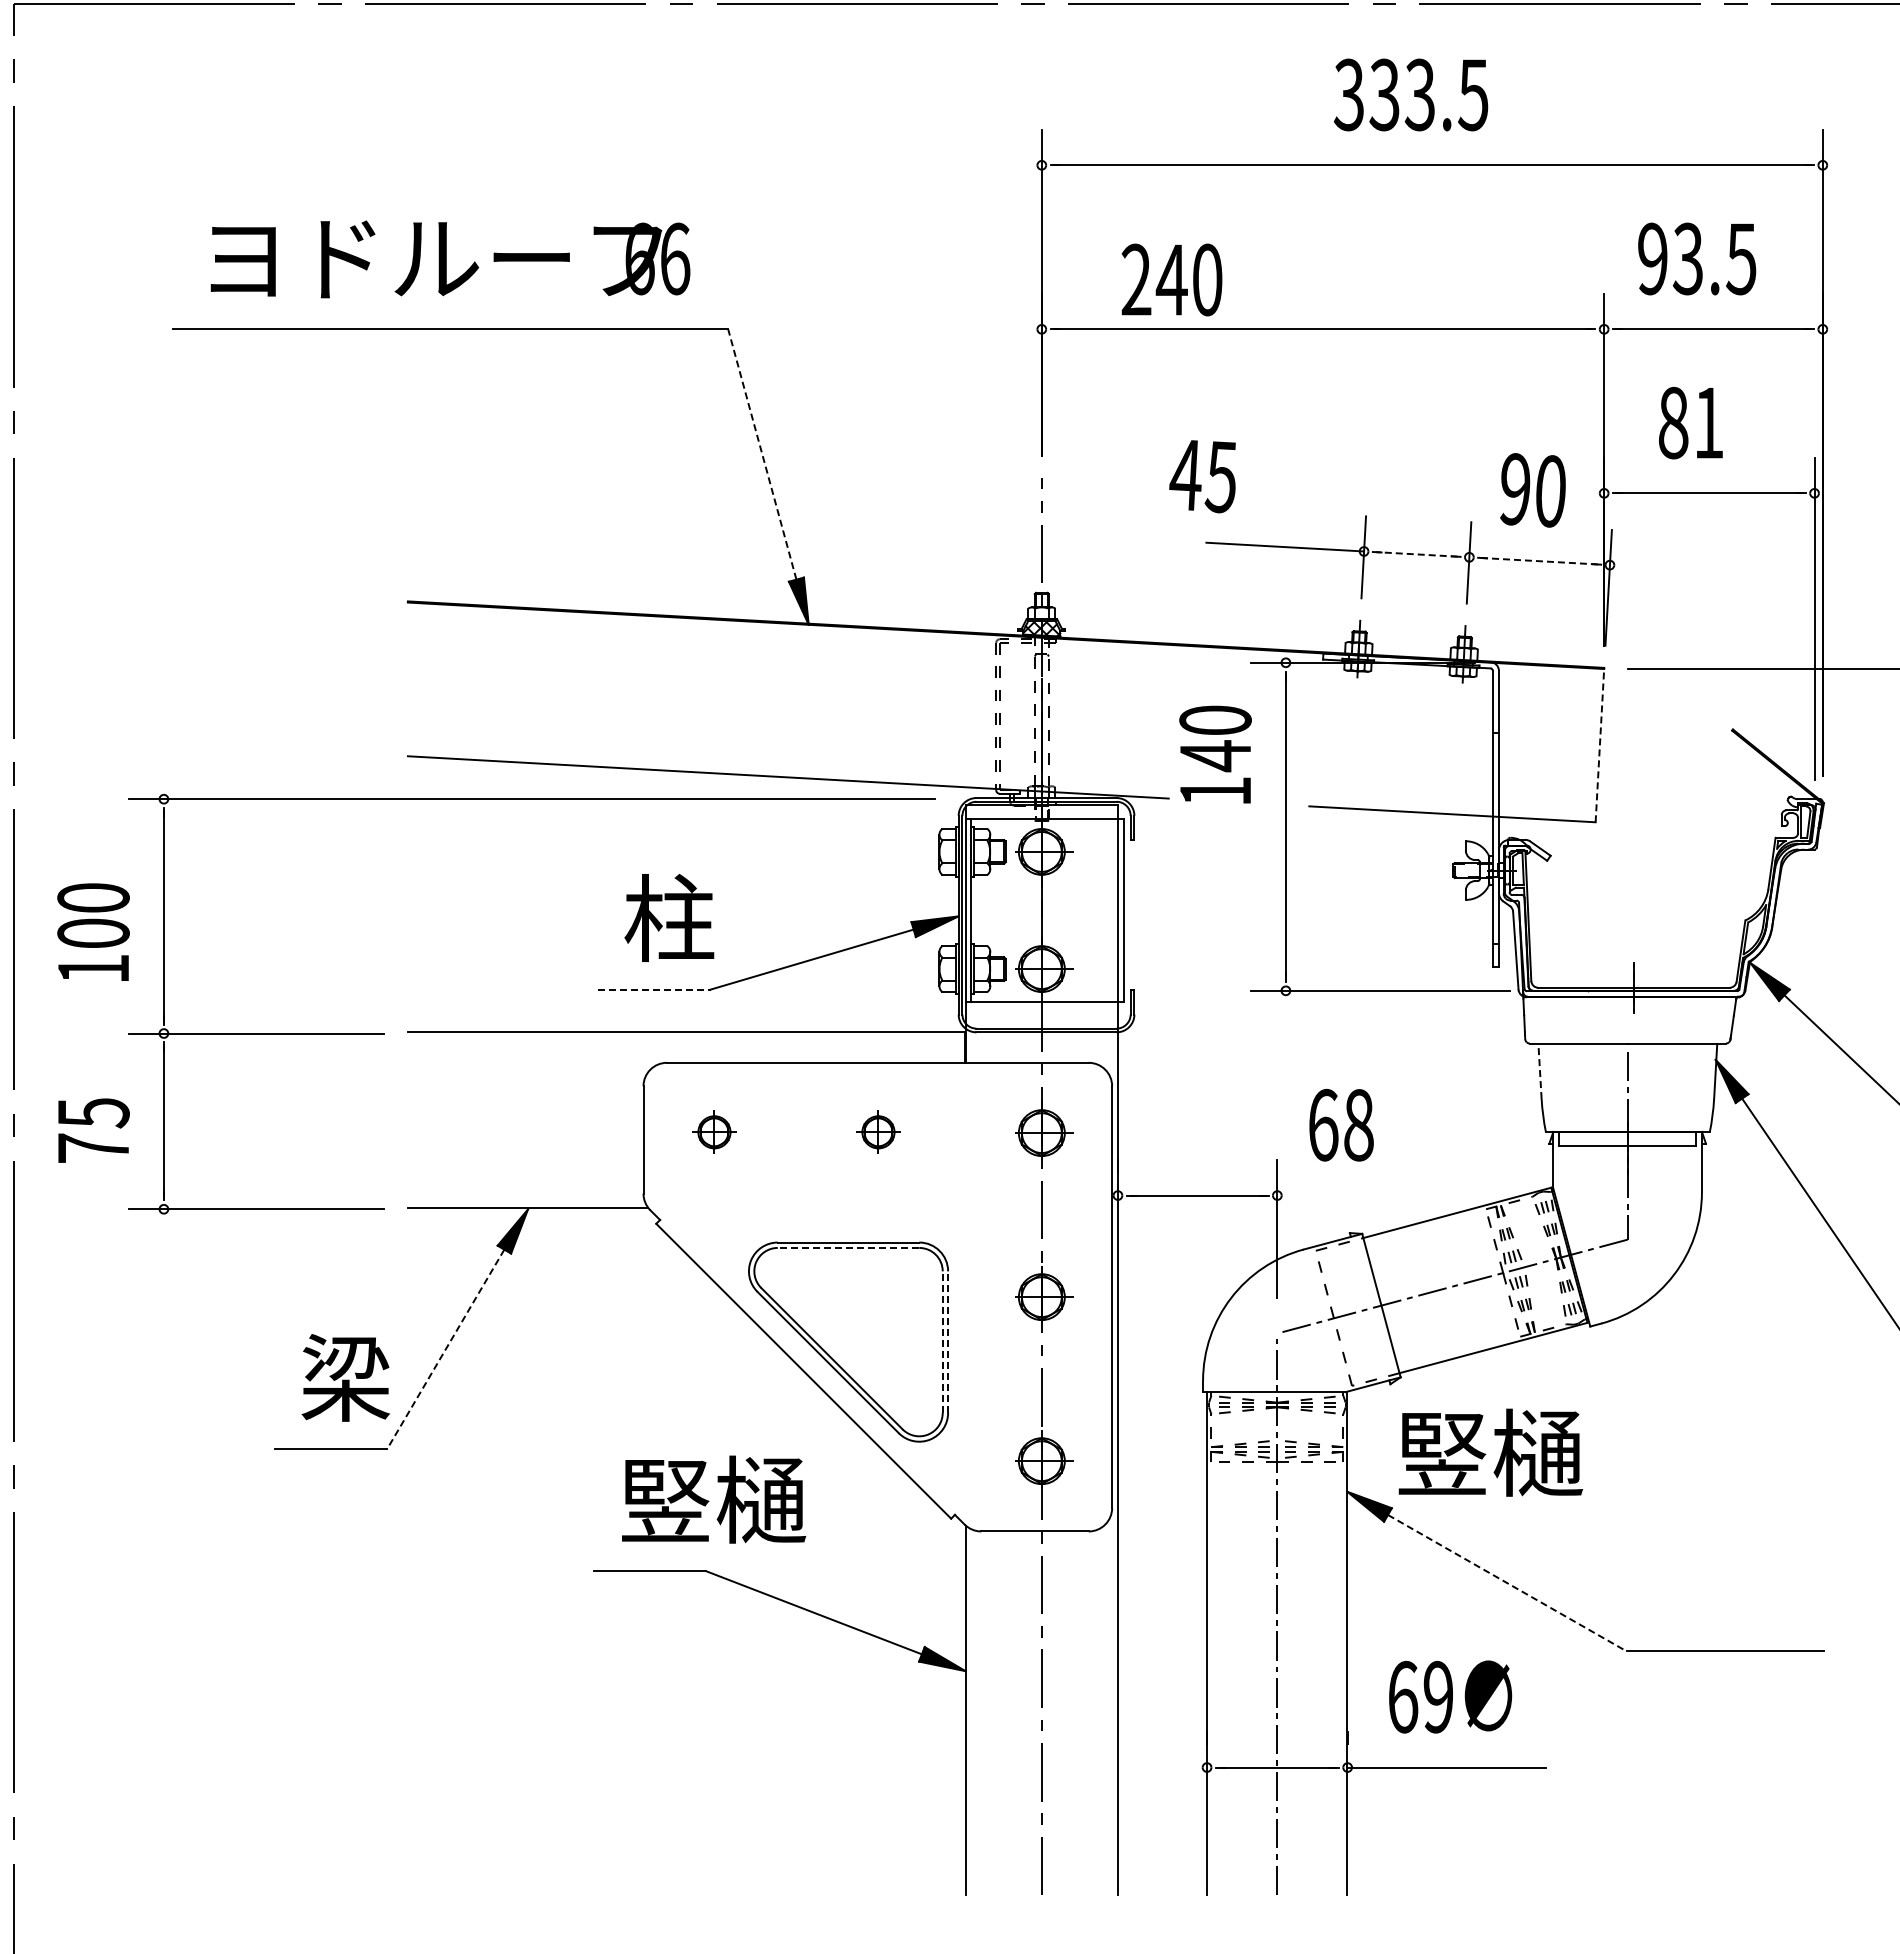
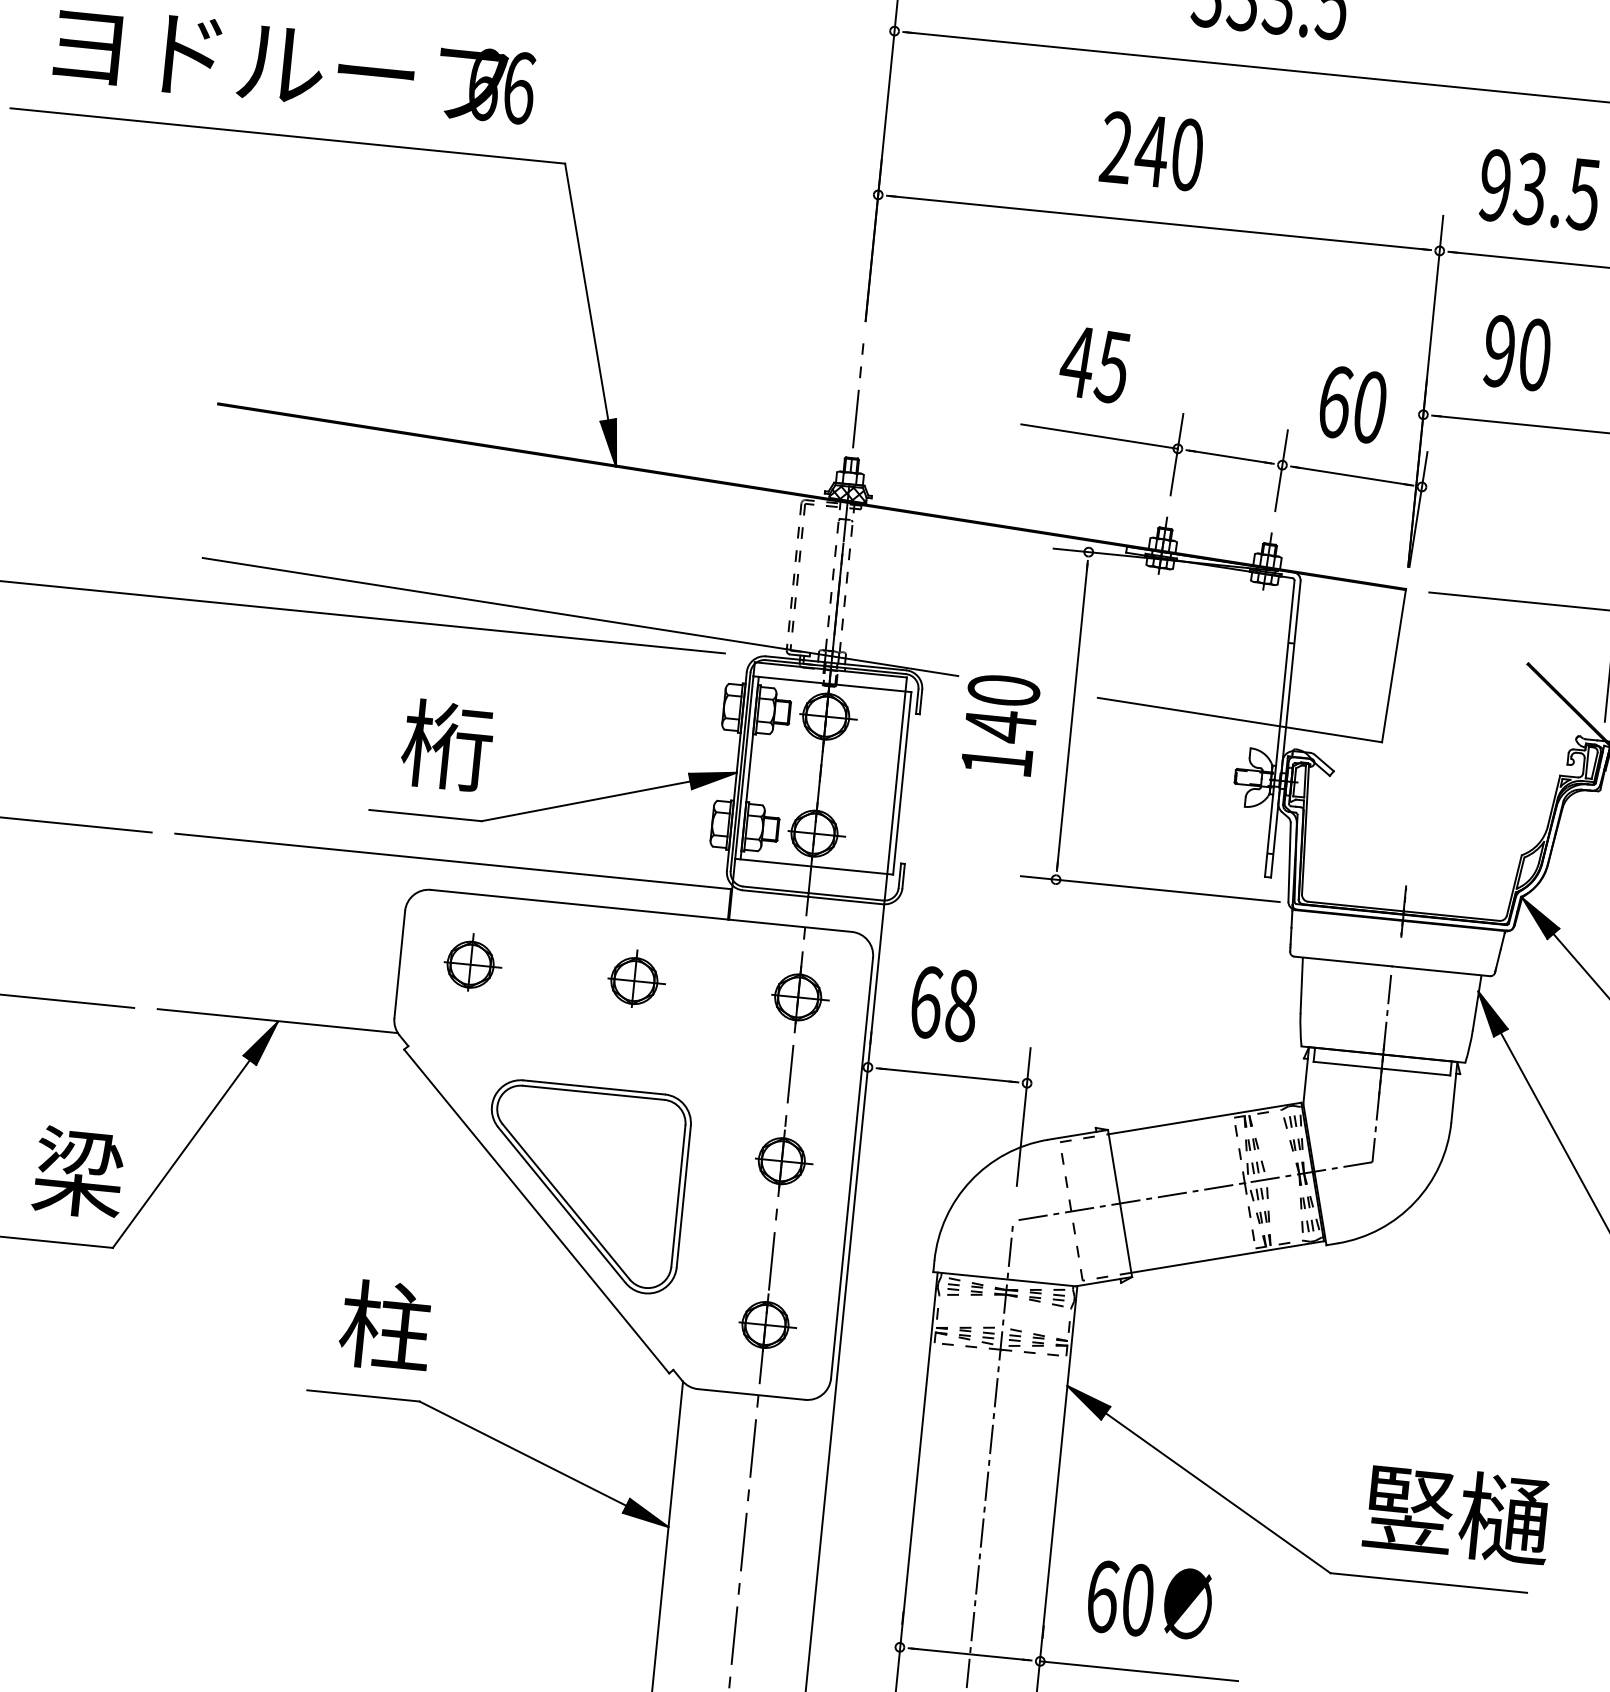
text: (1171, 279) -> (1151, 150), moved
text: (1690, 422) -> (1516, 352), 81 -> 90
line: (762, 454) -> (586, 292), dashed -> solid
text: (1202, 476) -> (1093, 364), moved
text: (1515, 489) -> (1335, 402), 90 -> 60
line: (1416, 554) -> (1229, 457), dashed -> solid
line: (1539, 561) -> (1352, 476), dashed -> solid
line: (1599, 744) -> (1393, 665), dashed -> solid
text: (1215, 754) -> (1000, 724), moved
text: (669, 917) -> (447, 745), 柱 -> 桁
line: (654, 989) -> (425, 815), dashed -> solid
line: (1540, 1071) -> (1302, 985), dashed -> solid
text: (1341, 1125) -> (944, 1004), moved
part: (715, 1130) -> (472, 962), size x1.43
part: (879, 1130) -> (636, 978), size x1.43
line: (848, 1247) -> (593, 1092), dashed -> solid
line: (942, 1342) -> (678, 1196), dashed -> solid
line: (948, 1342) -> (684, 1197), dashed -> solid
line: (445, 1349) -> (181, 1154), dashed -> solid
text: (1490, 1452) -> (1457, 1513), moved
text: (713, 1499) -> (433, 1330), 竪樋 -> 柱
line: (1507, 1583) -> (1218, 1493), dashed -> solid
text: (1438, 1696) -> (1138, 1599), 69 -> 60

